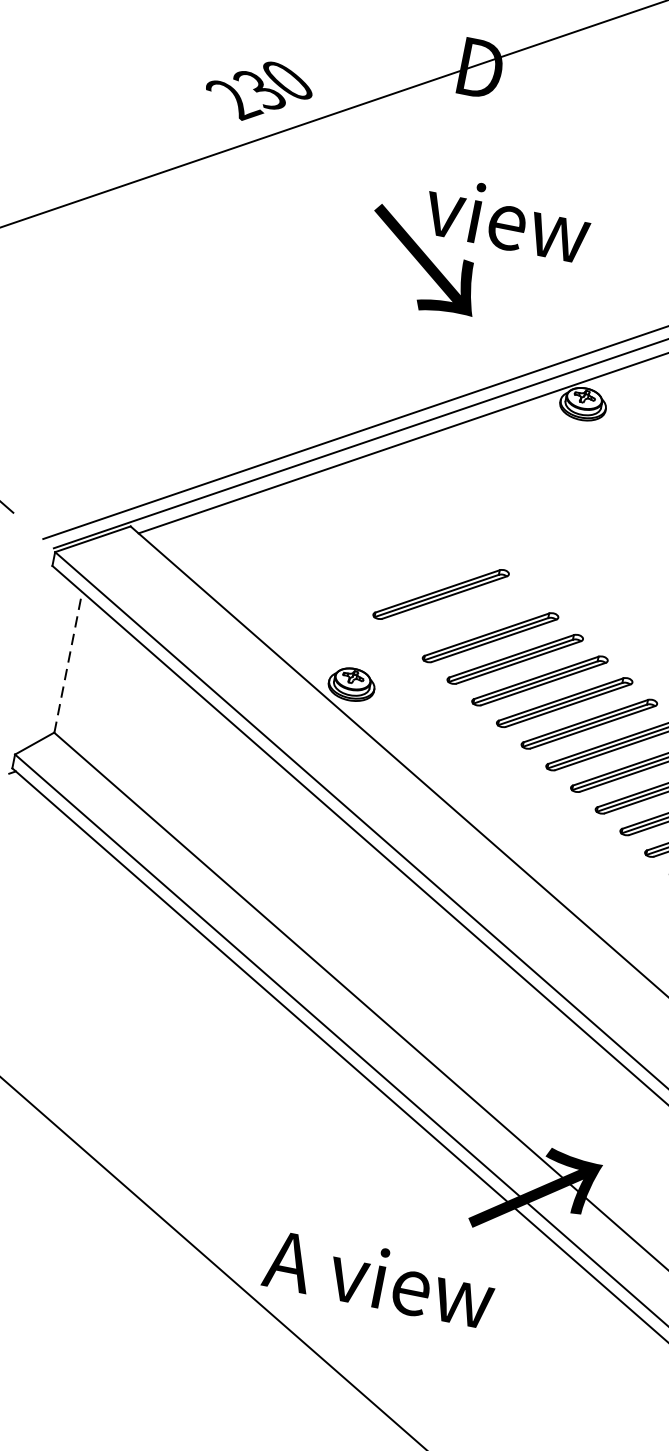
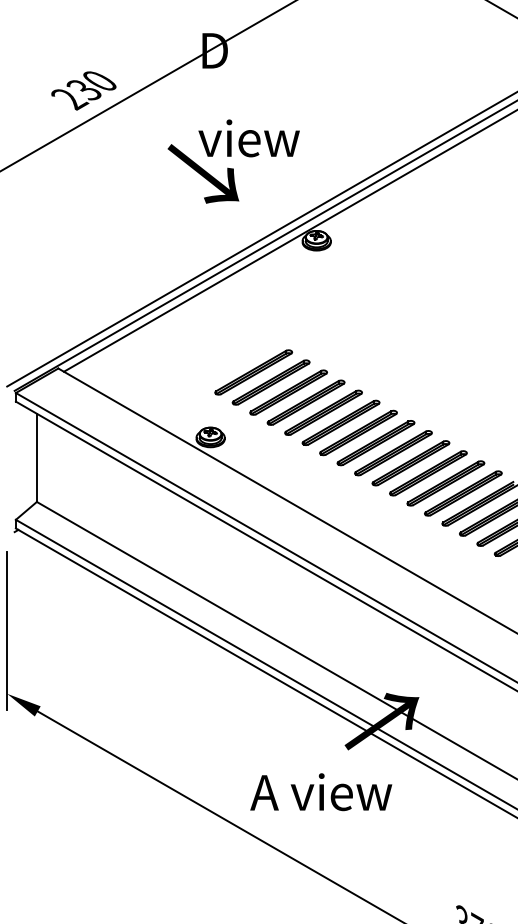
part: (464, 615) -> (270, 382), added
line: (69, 661) -> (37, 457), dashed -> solid
text: (379, 1279) -> (321, 792), moved

